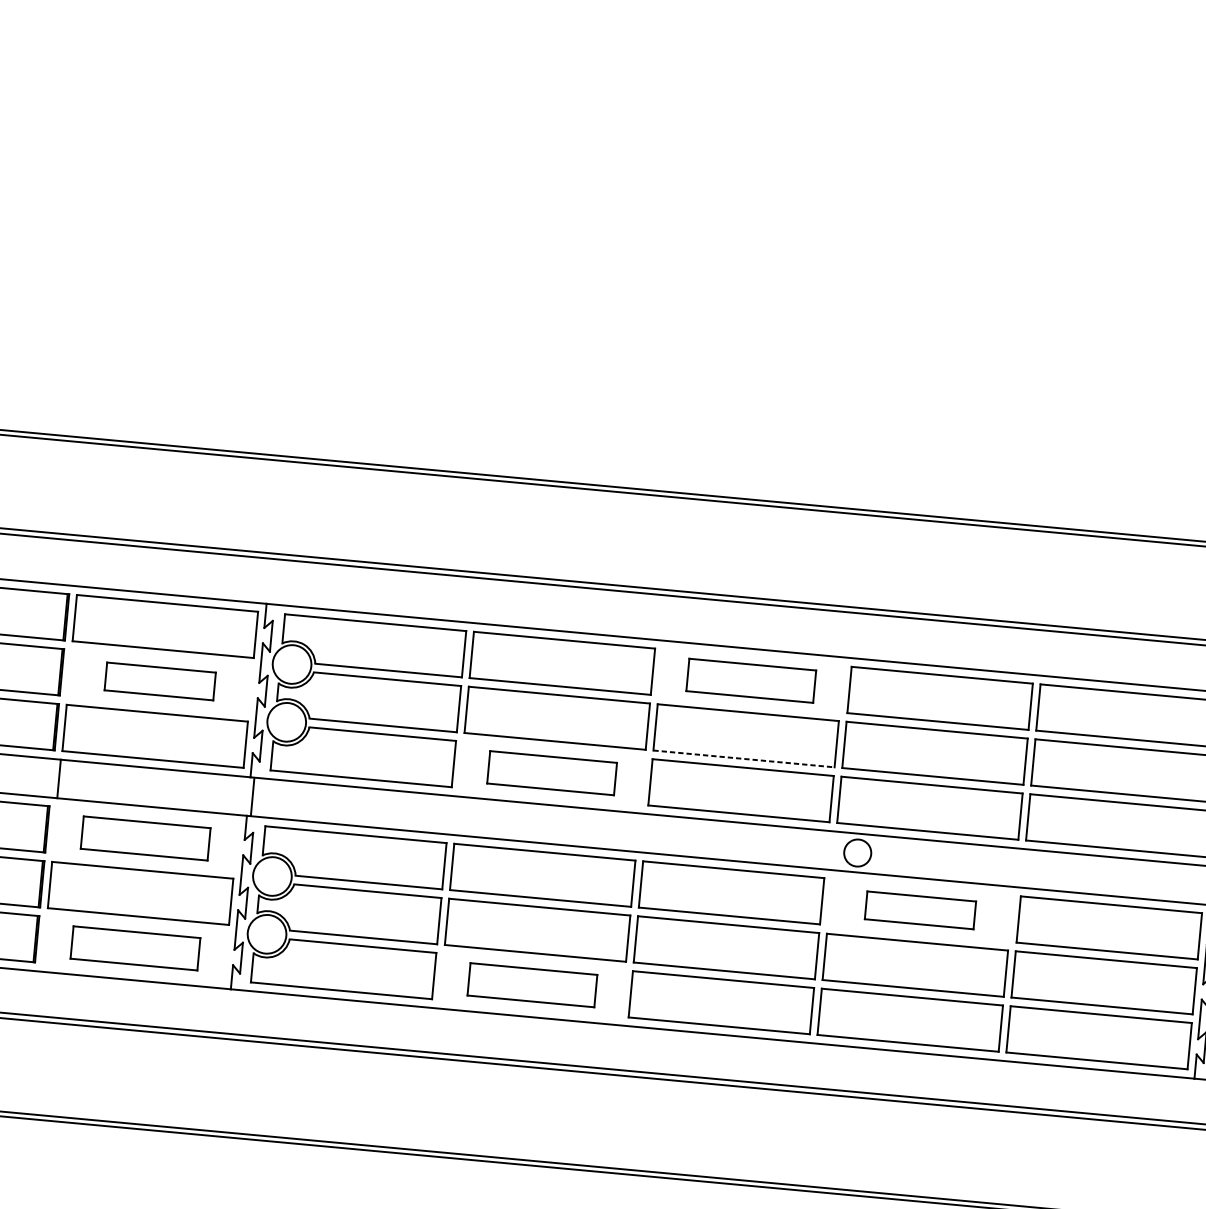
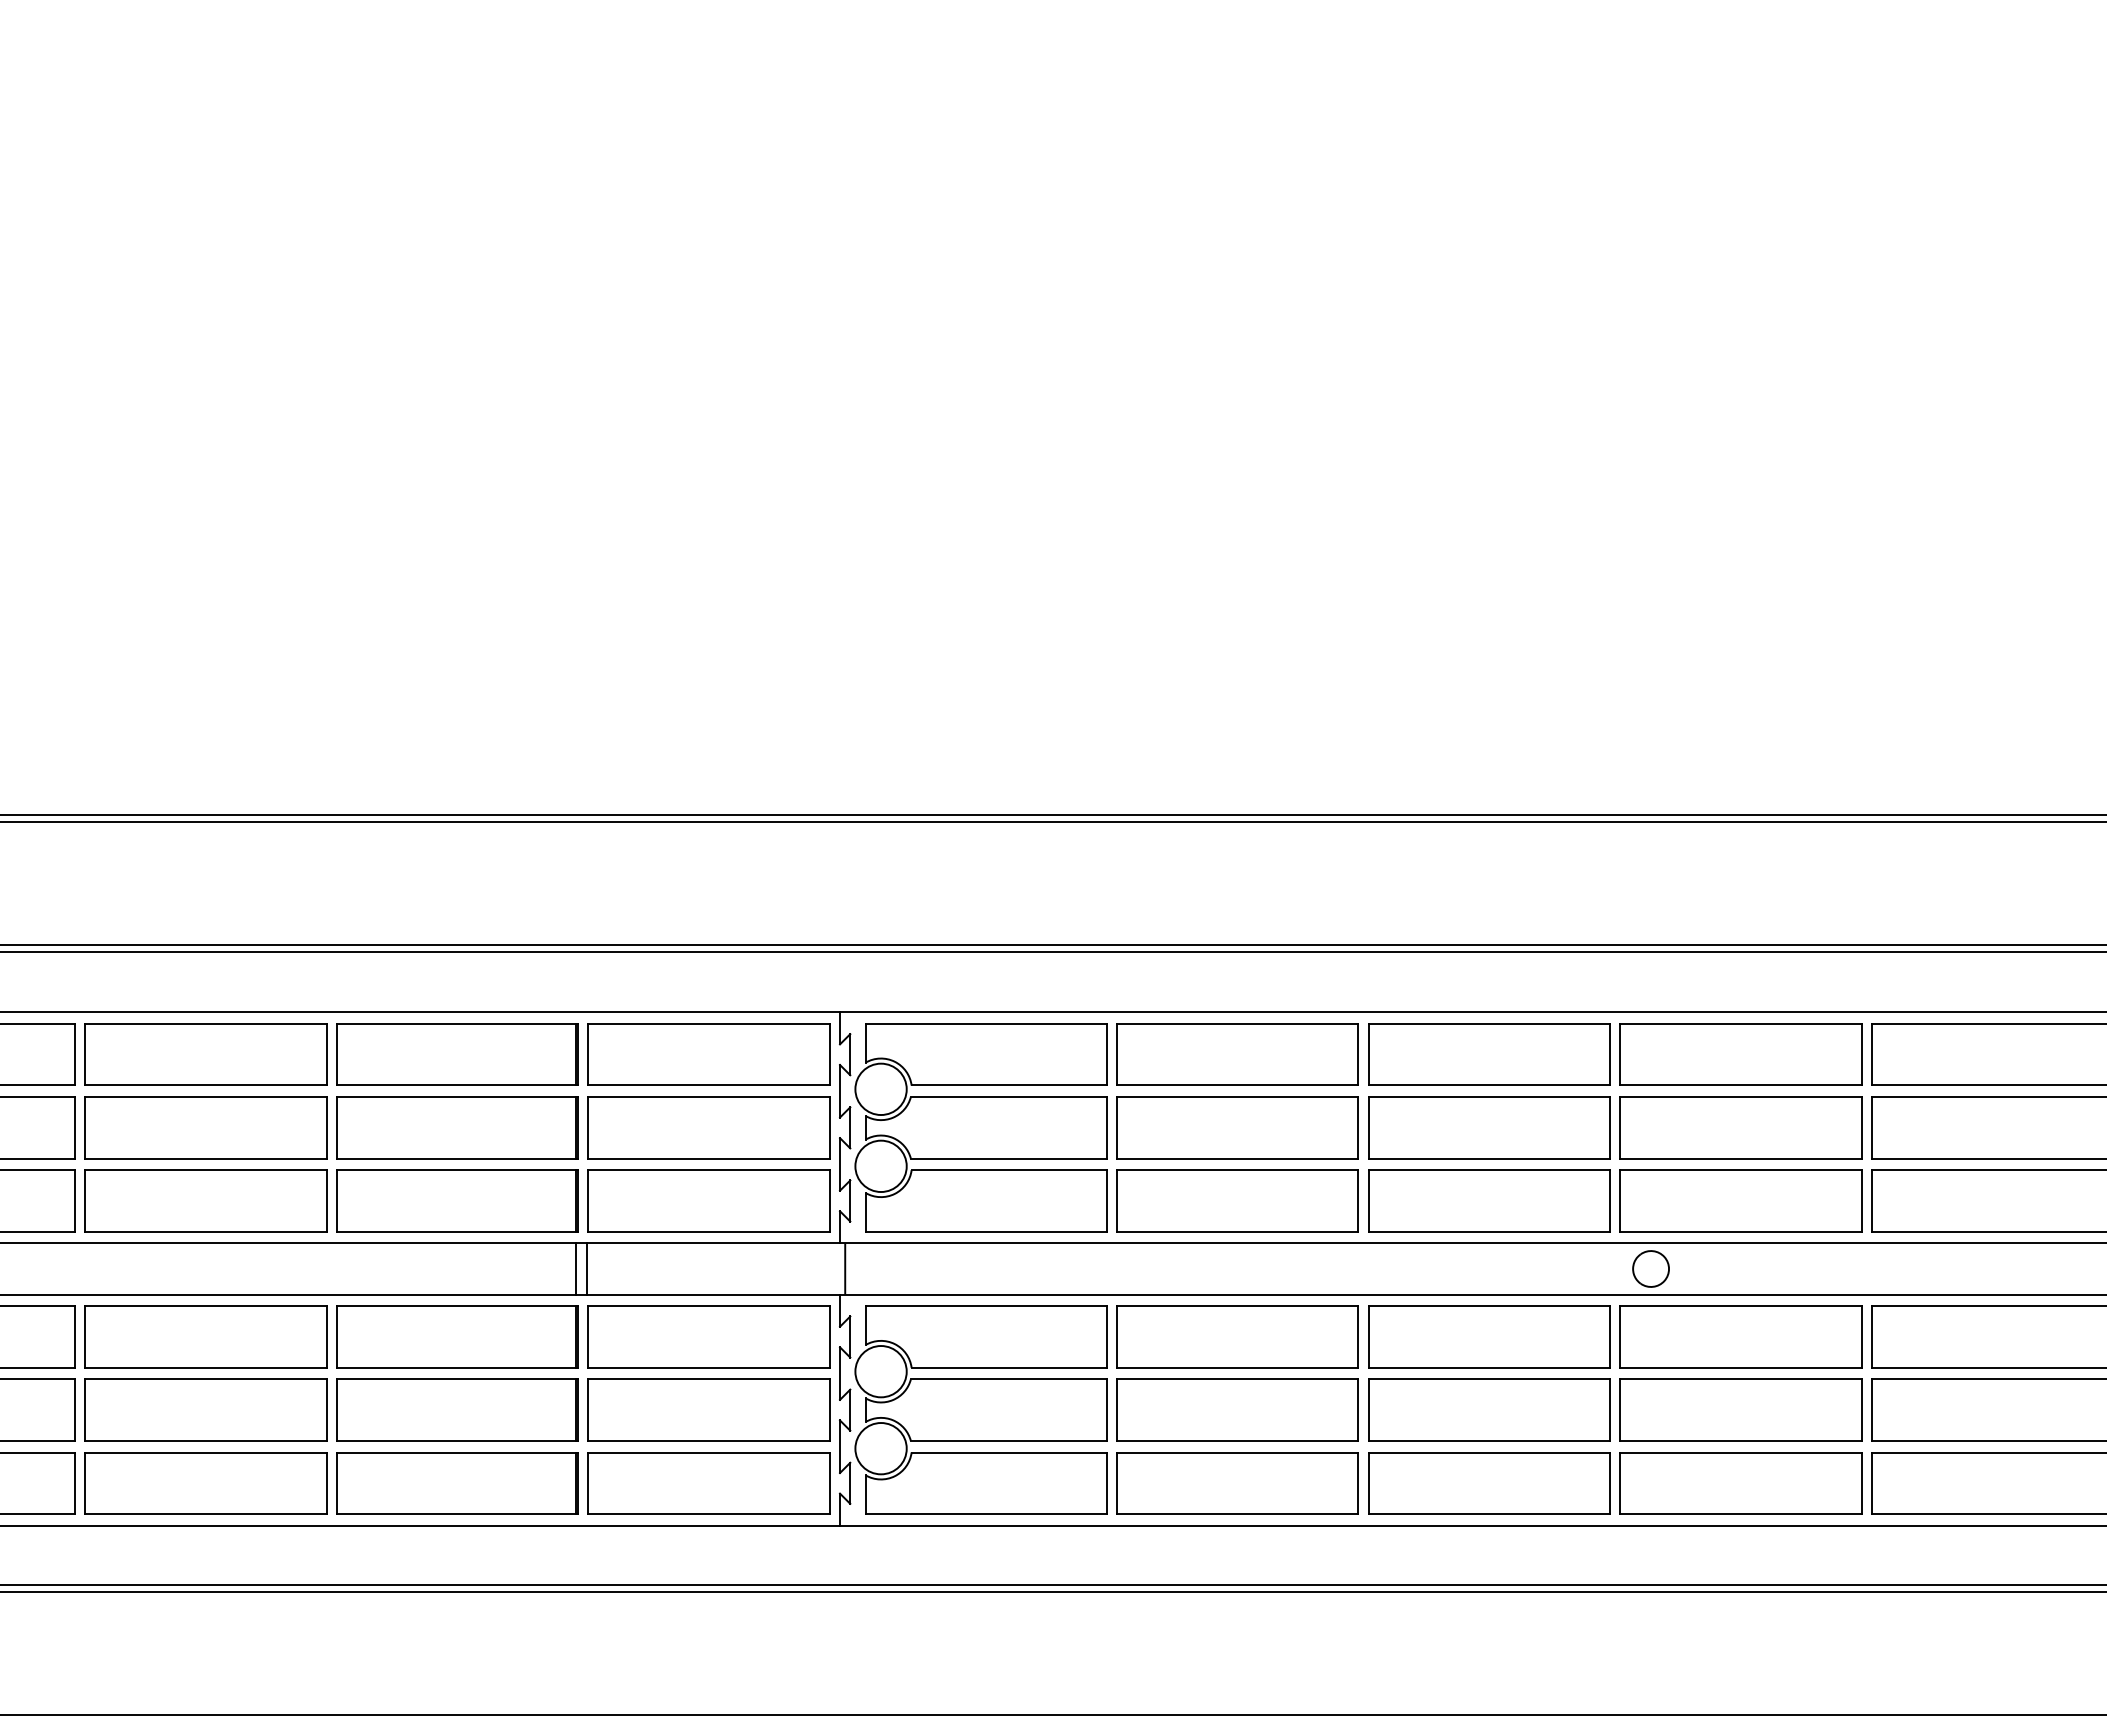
part: (751, 680) -> (1489, 1054), size x1.43
part: (159, 681) -> (708, 1127), size x1.67
line: (744, 758) -> (1489, 1158), dashed -> solid
part: (551, 772) -> (1237, 1200), size x1.43
line: (50, 777) -> (576, 1268), added
part: (145, 838) -> (708, 1336), size x1.43
part: (920, 909) -> (1740, 1336), size x1.67
part: (135, 948) -> (708, 1483), size x1.43
part: (532, 985) -> (1237, 1483), size x1.43

